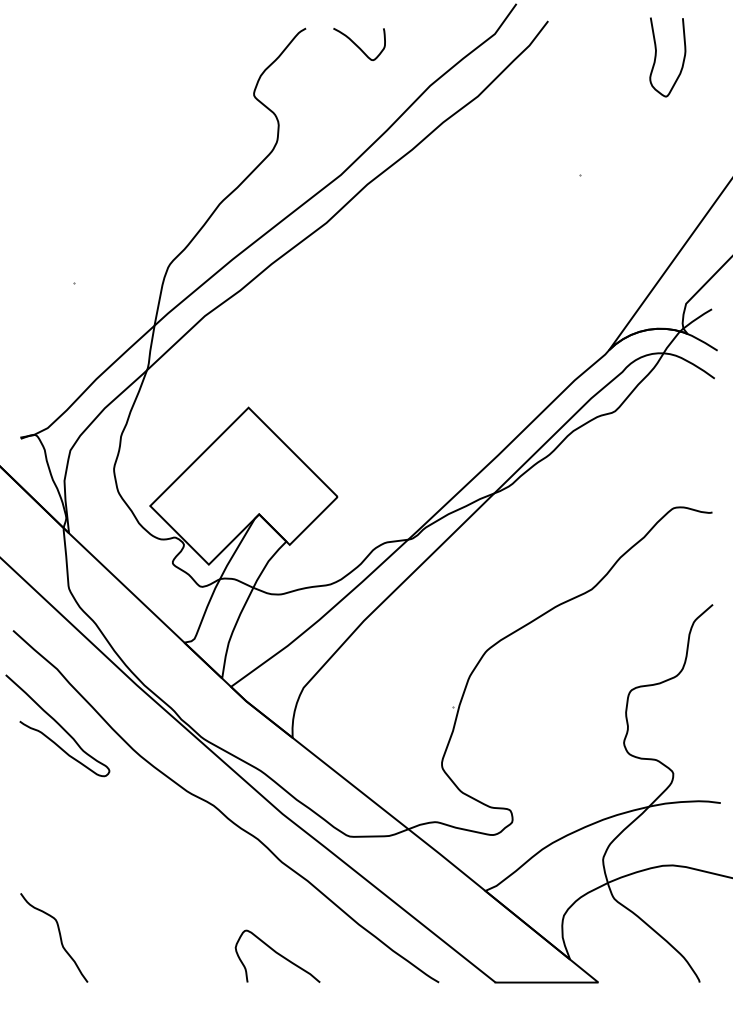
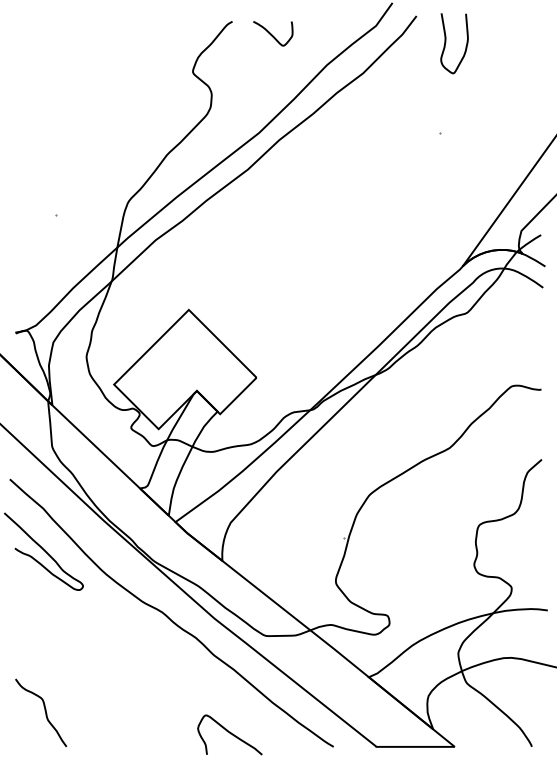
curve: (657, 55) -> (446, 42), moved
curve: (277, 954) -> (229, 733), moved

